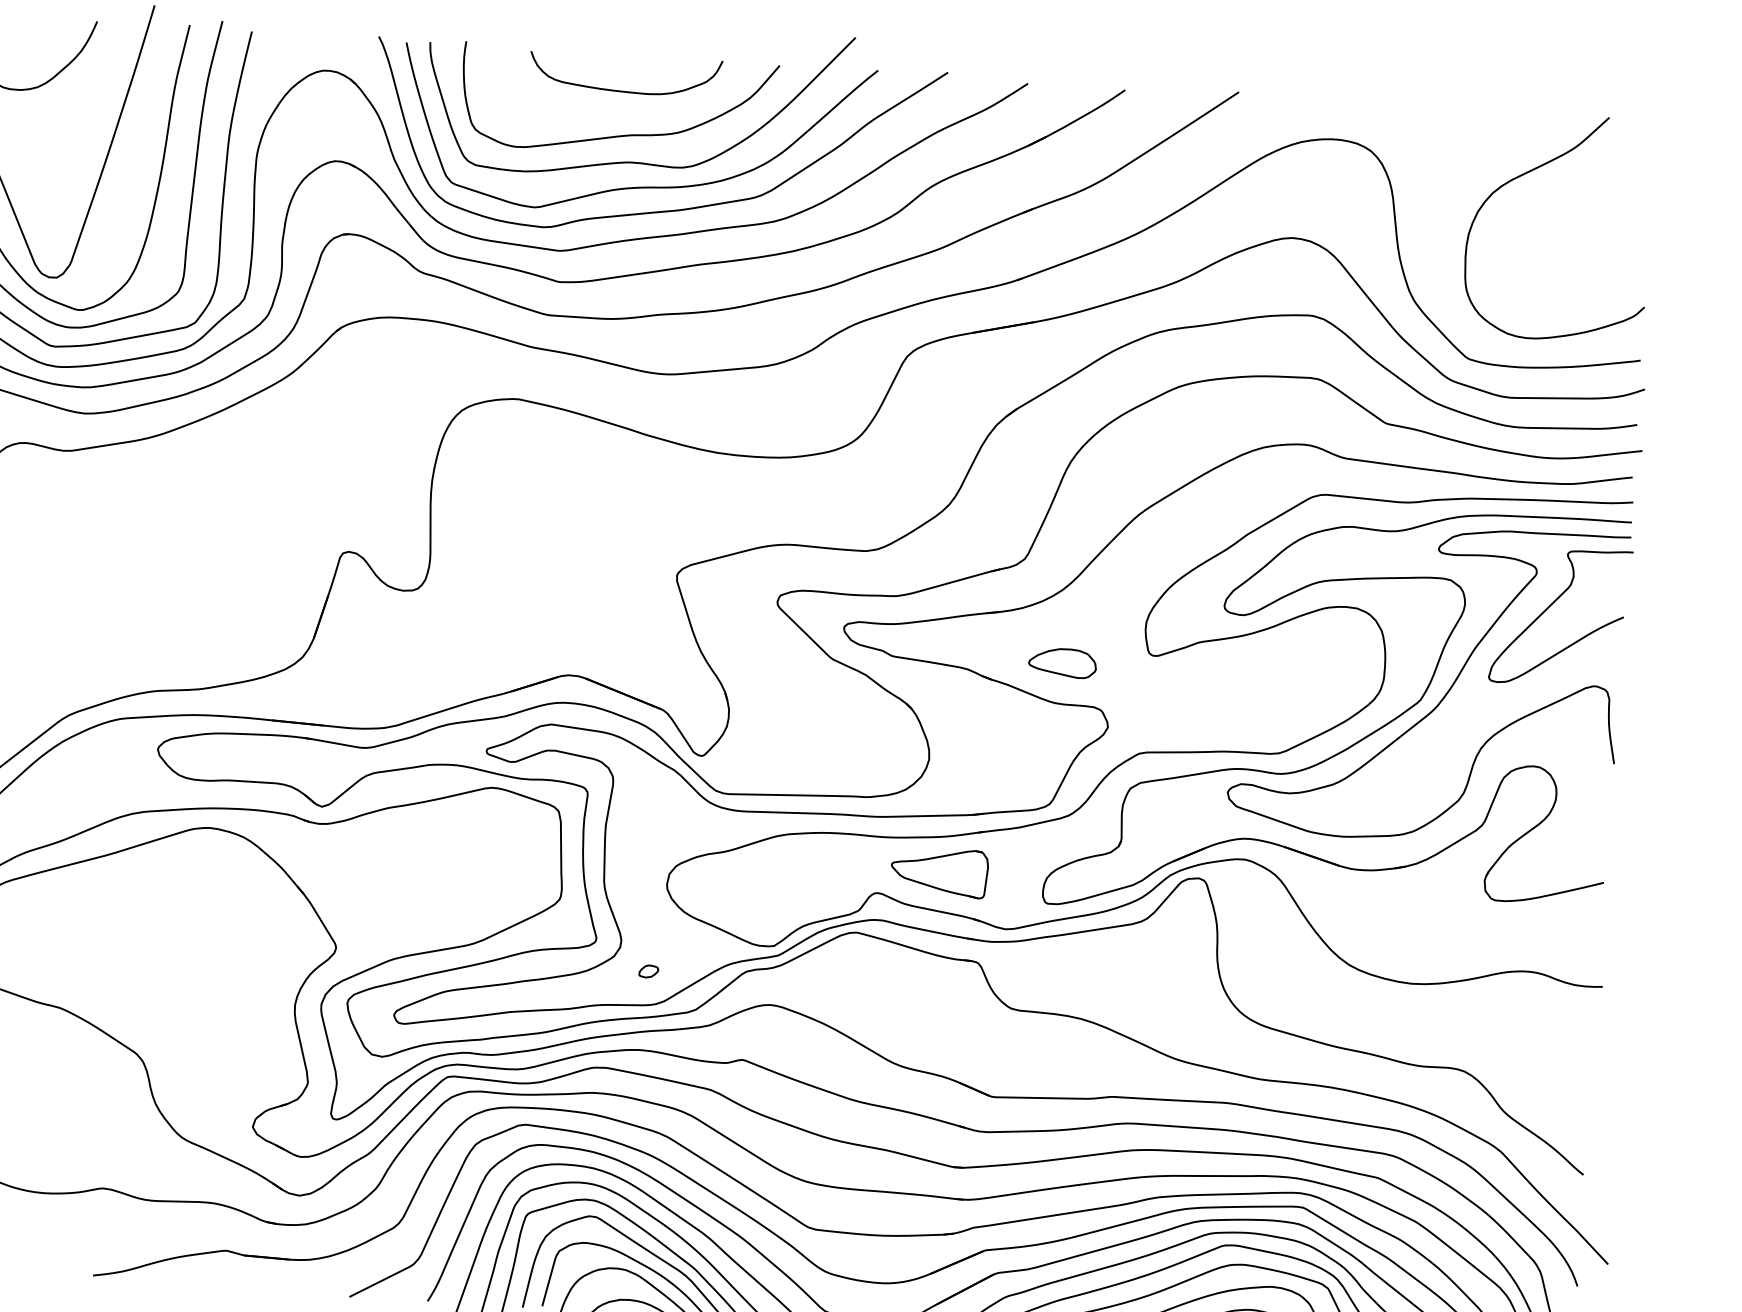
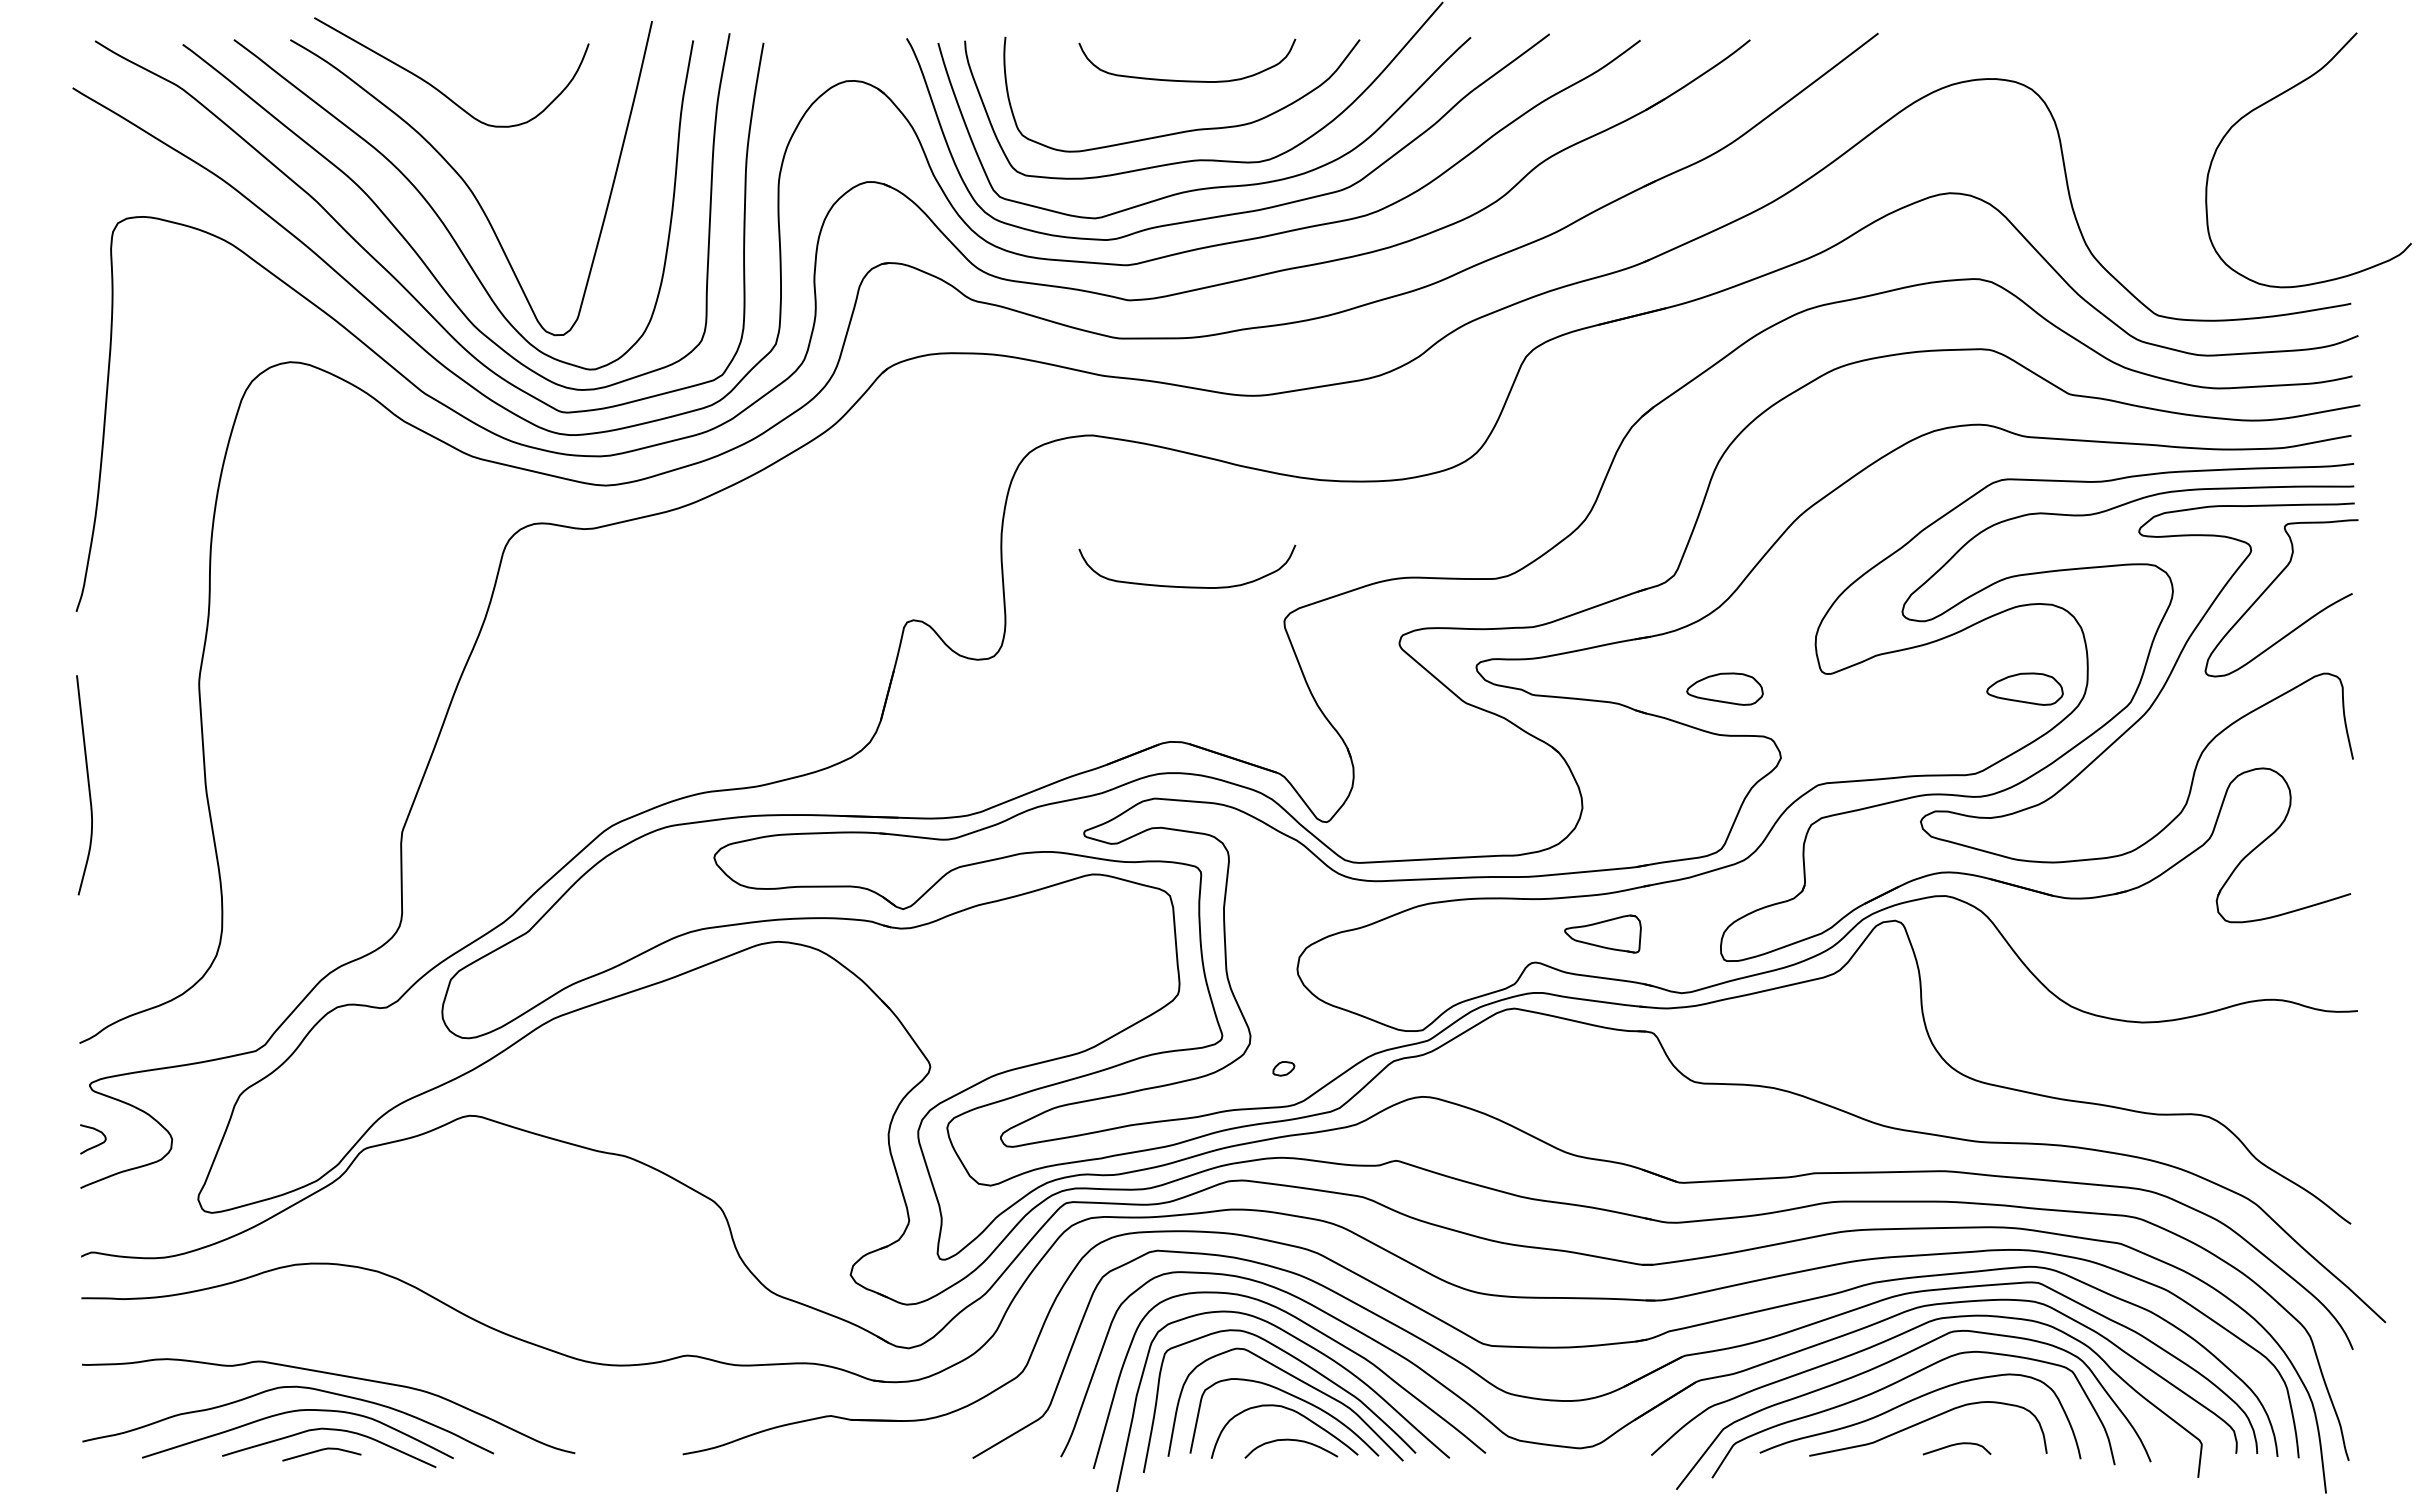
curve: (1530, 172) -> (2272, 100), moved
curve: (593, 538) -> (1187, 586), added
part: (1327, 680) -> (2024, 688), added
part: (939, 871) -> (1602, 933), size x0.7

